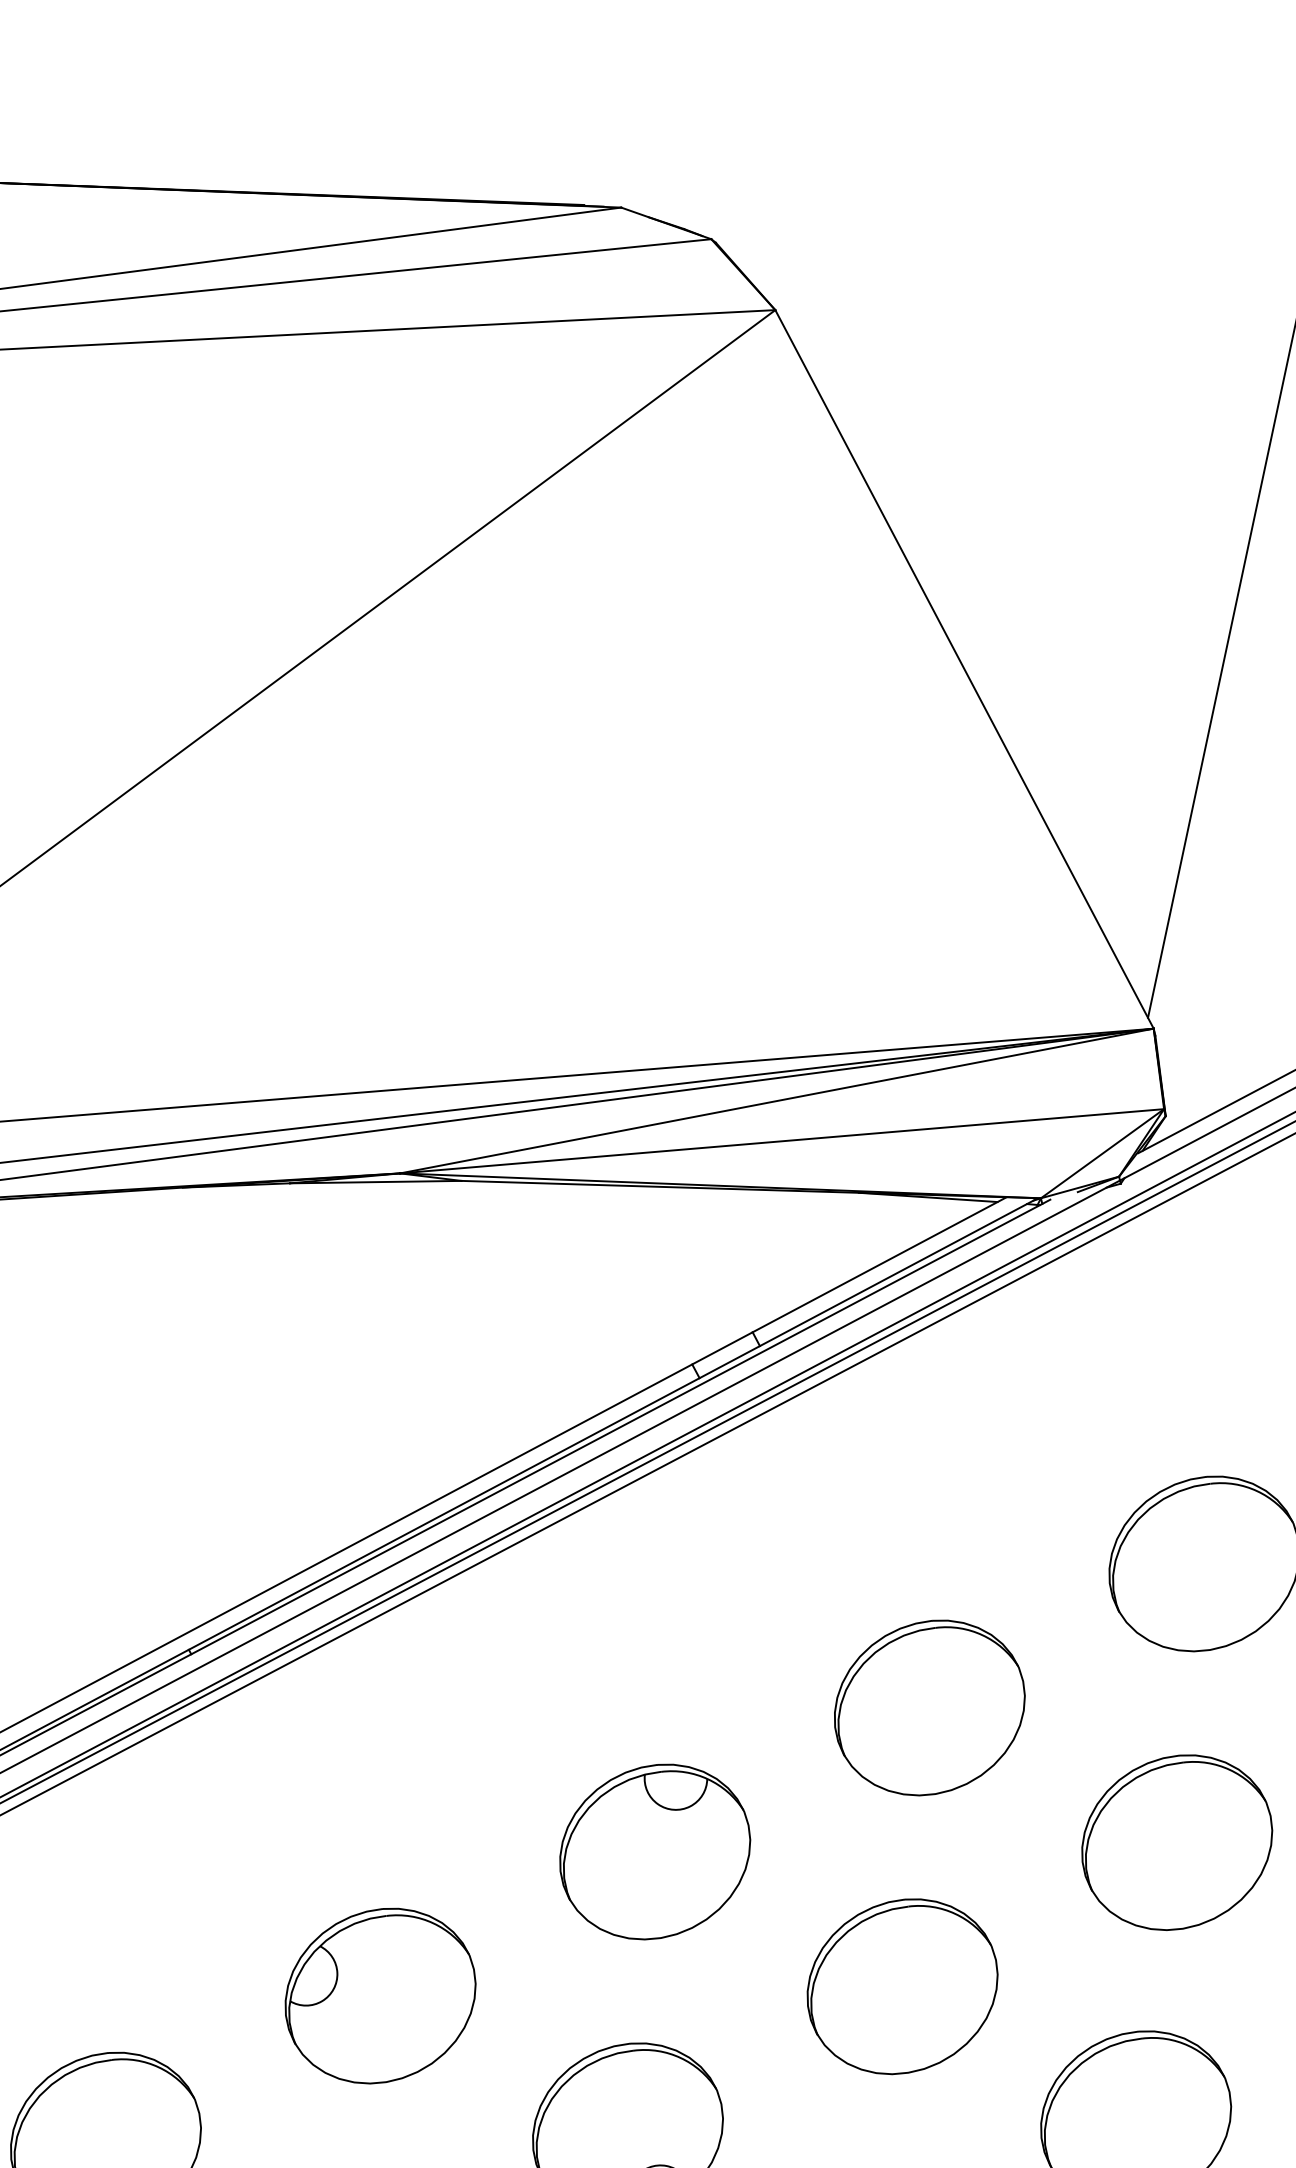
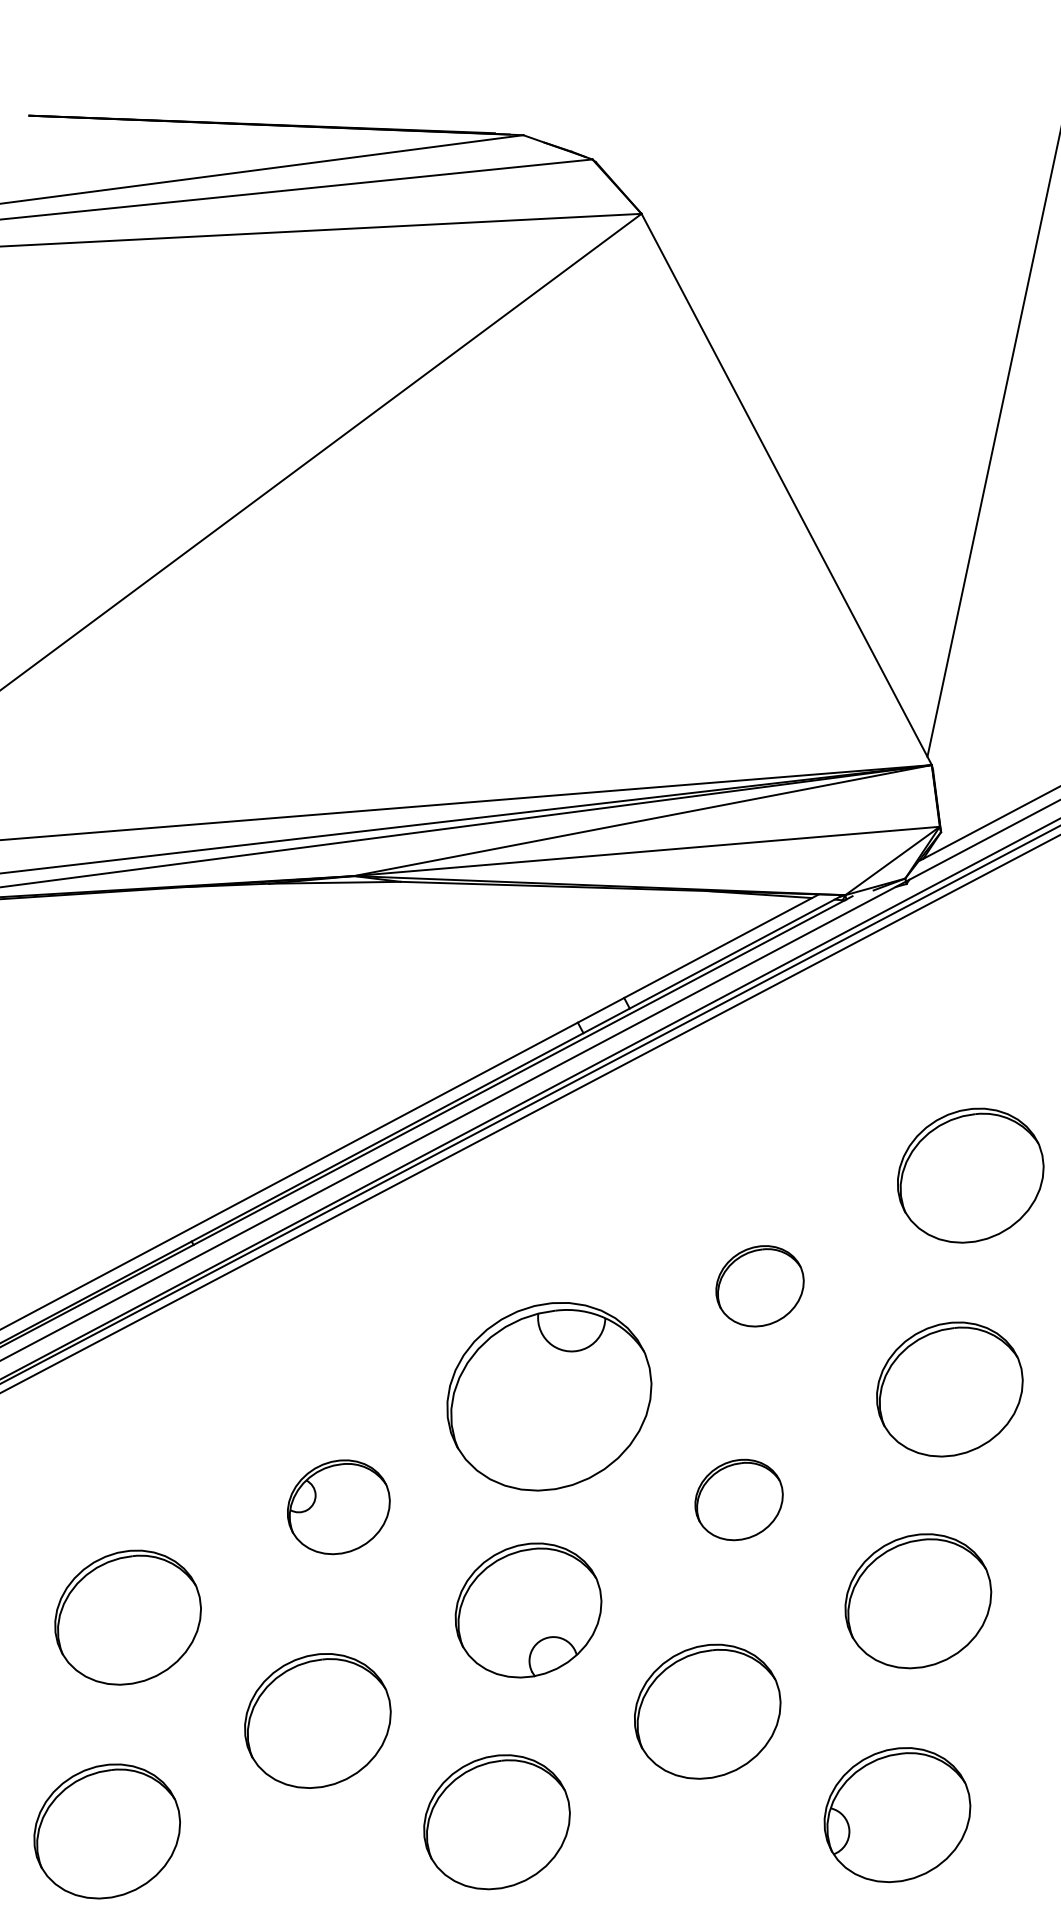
part: (929, 1708) -> (759, 1286), size x0.6
part: (655, 1851) -> (549, 1396), size x1.4
part: (901, 1986) -> (738, 1499), size x0.6
part: (380, 1996) -> (338, 1507), size x0.7

